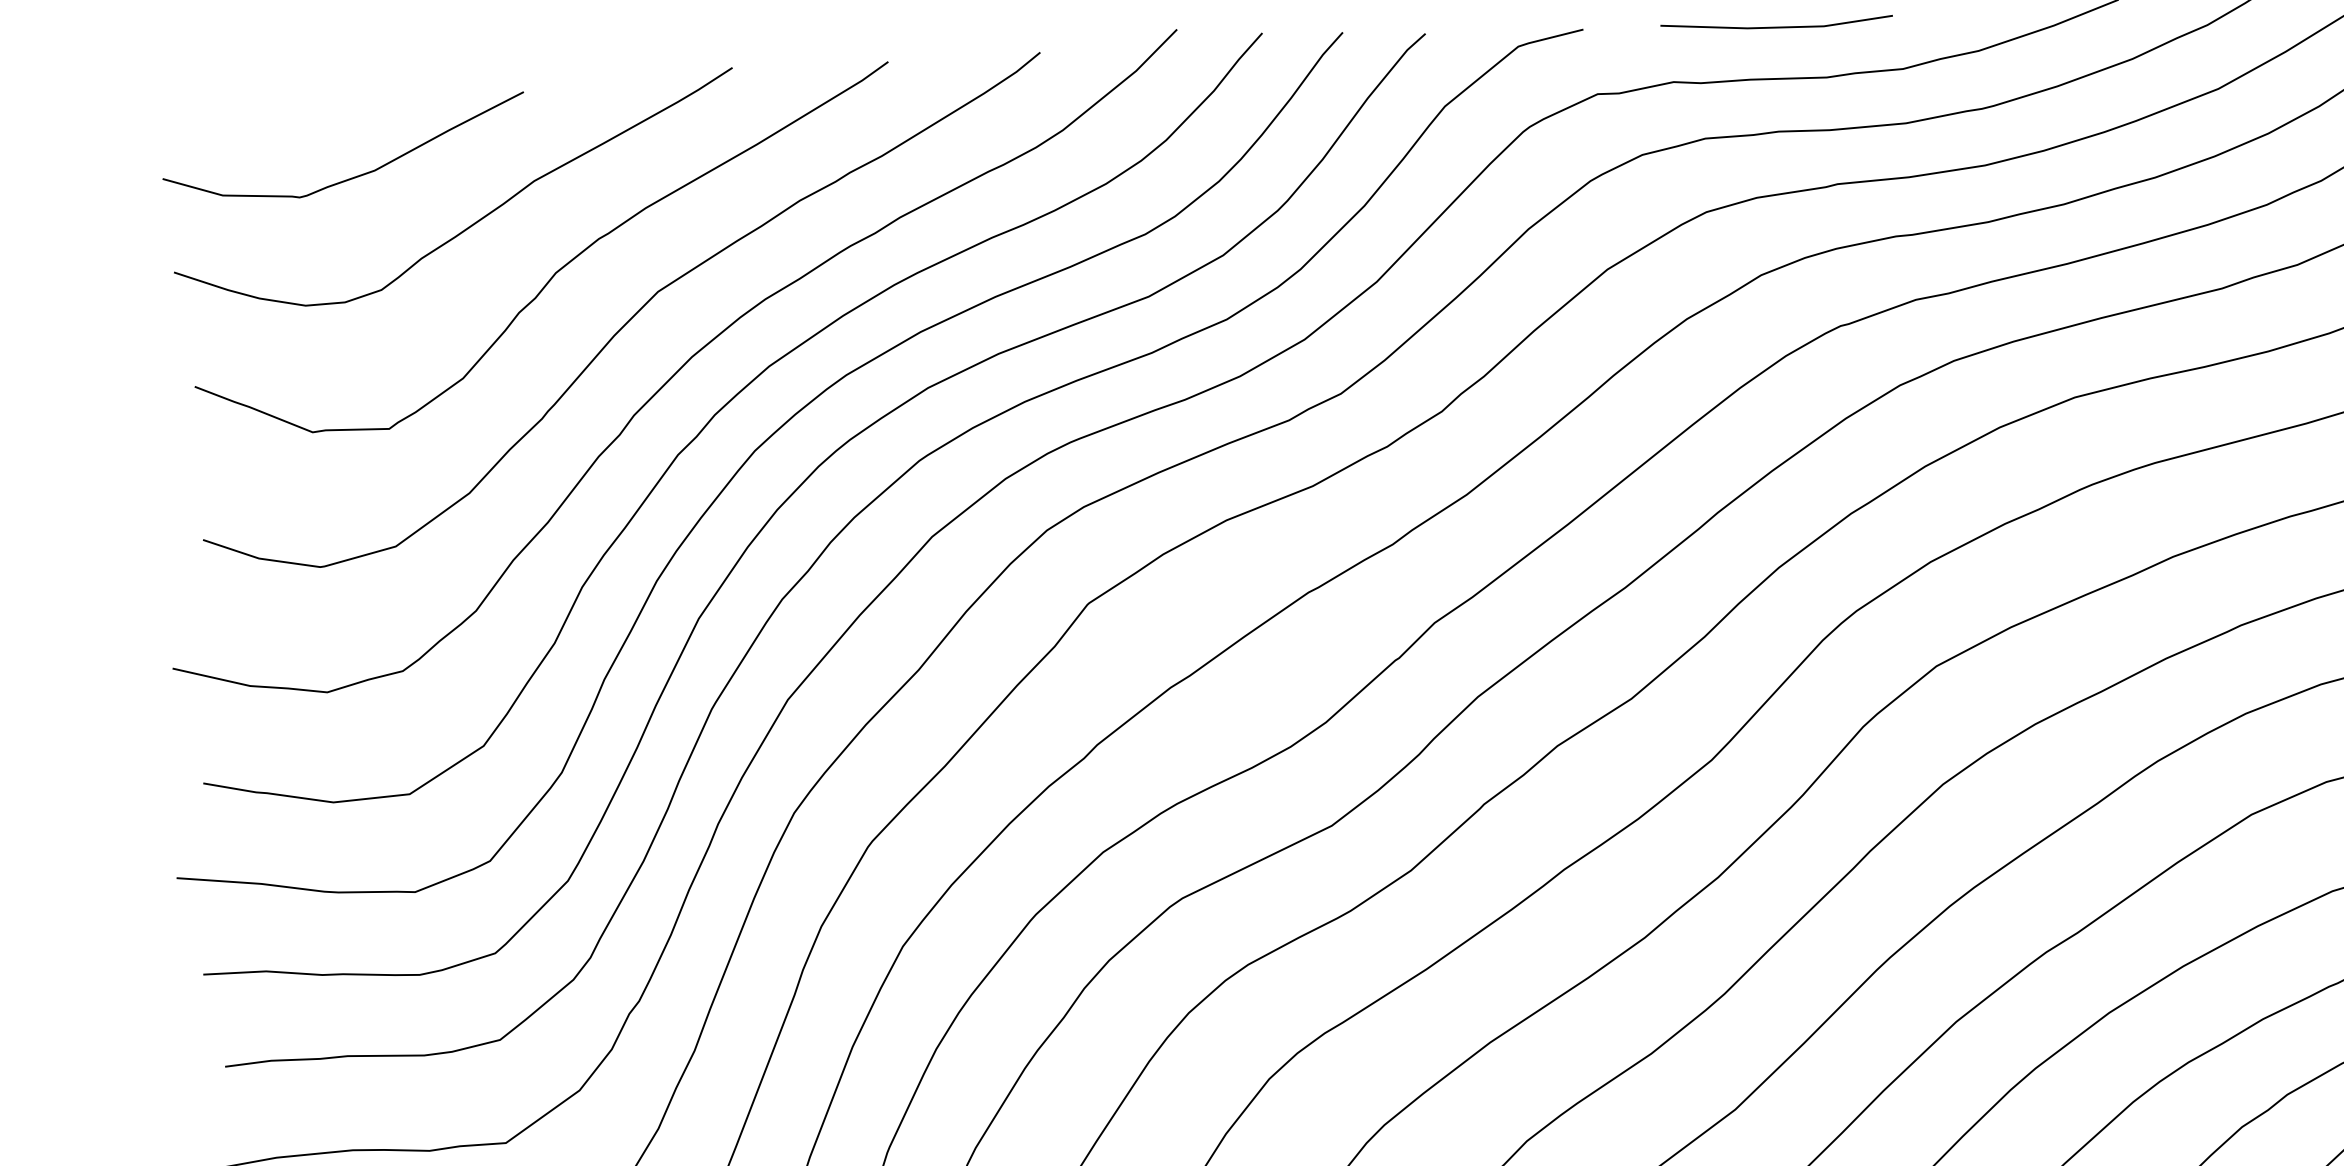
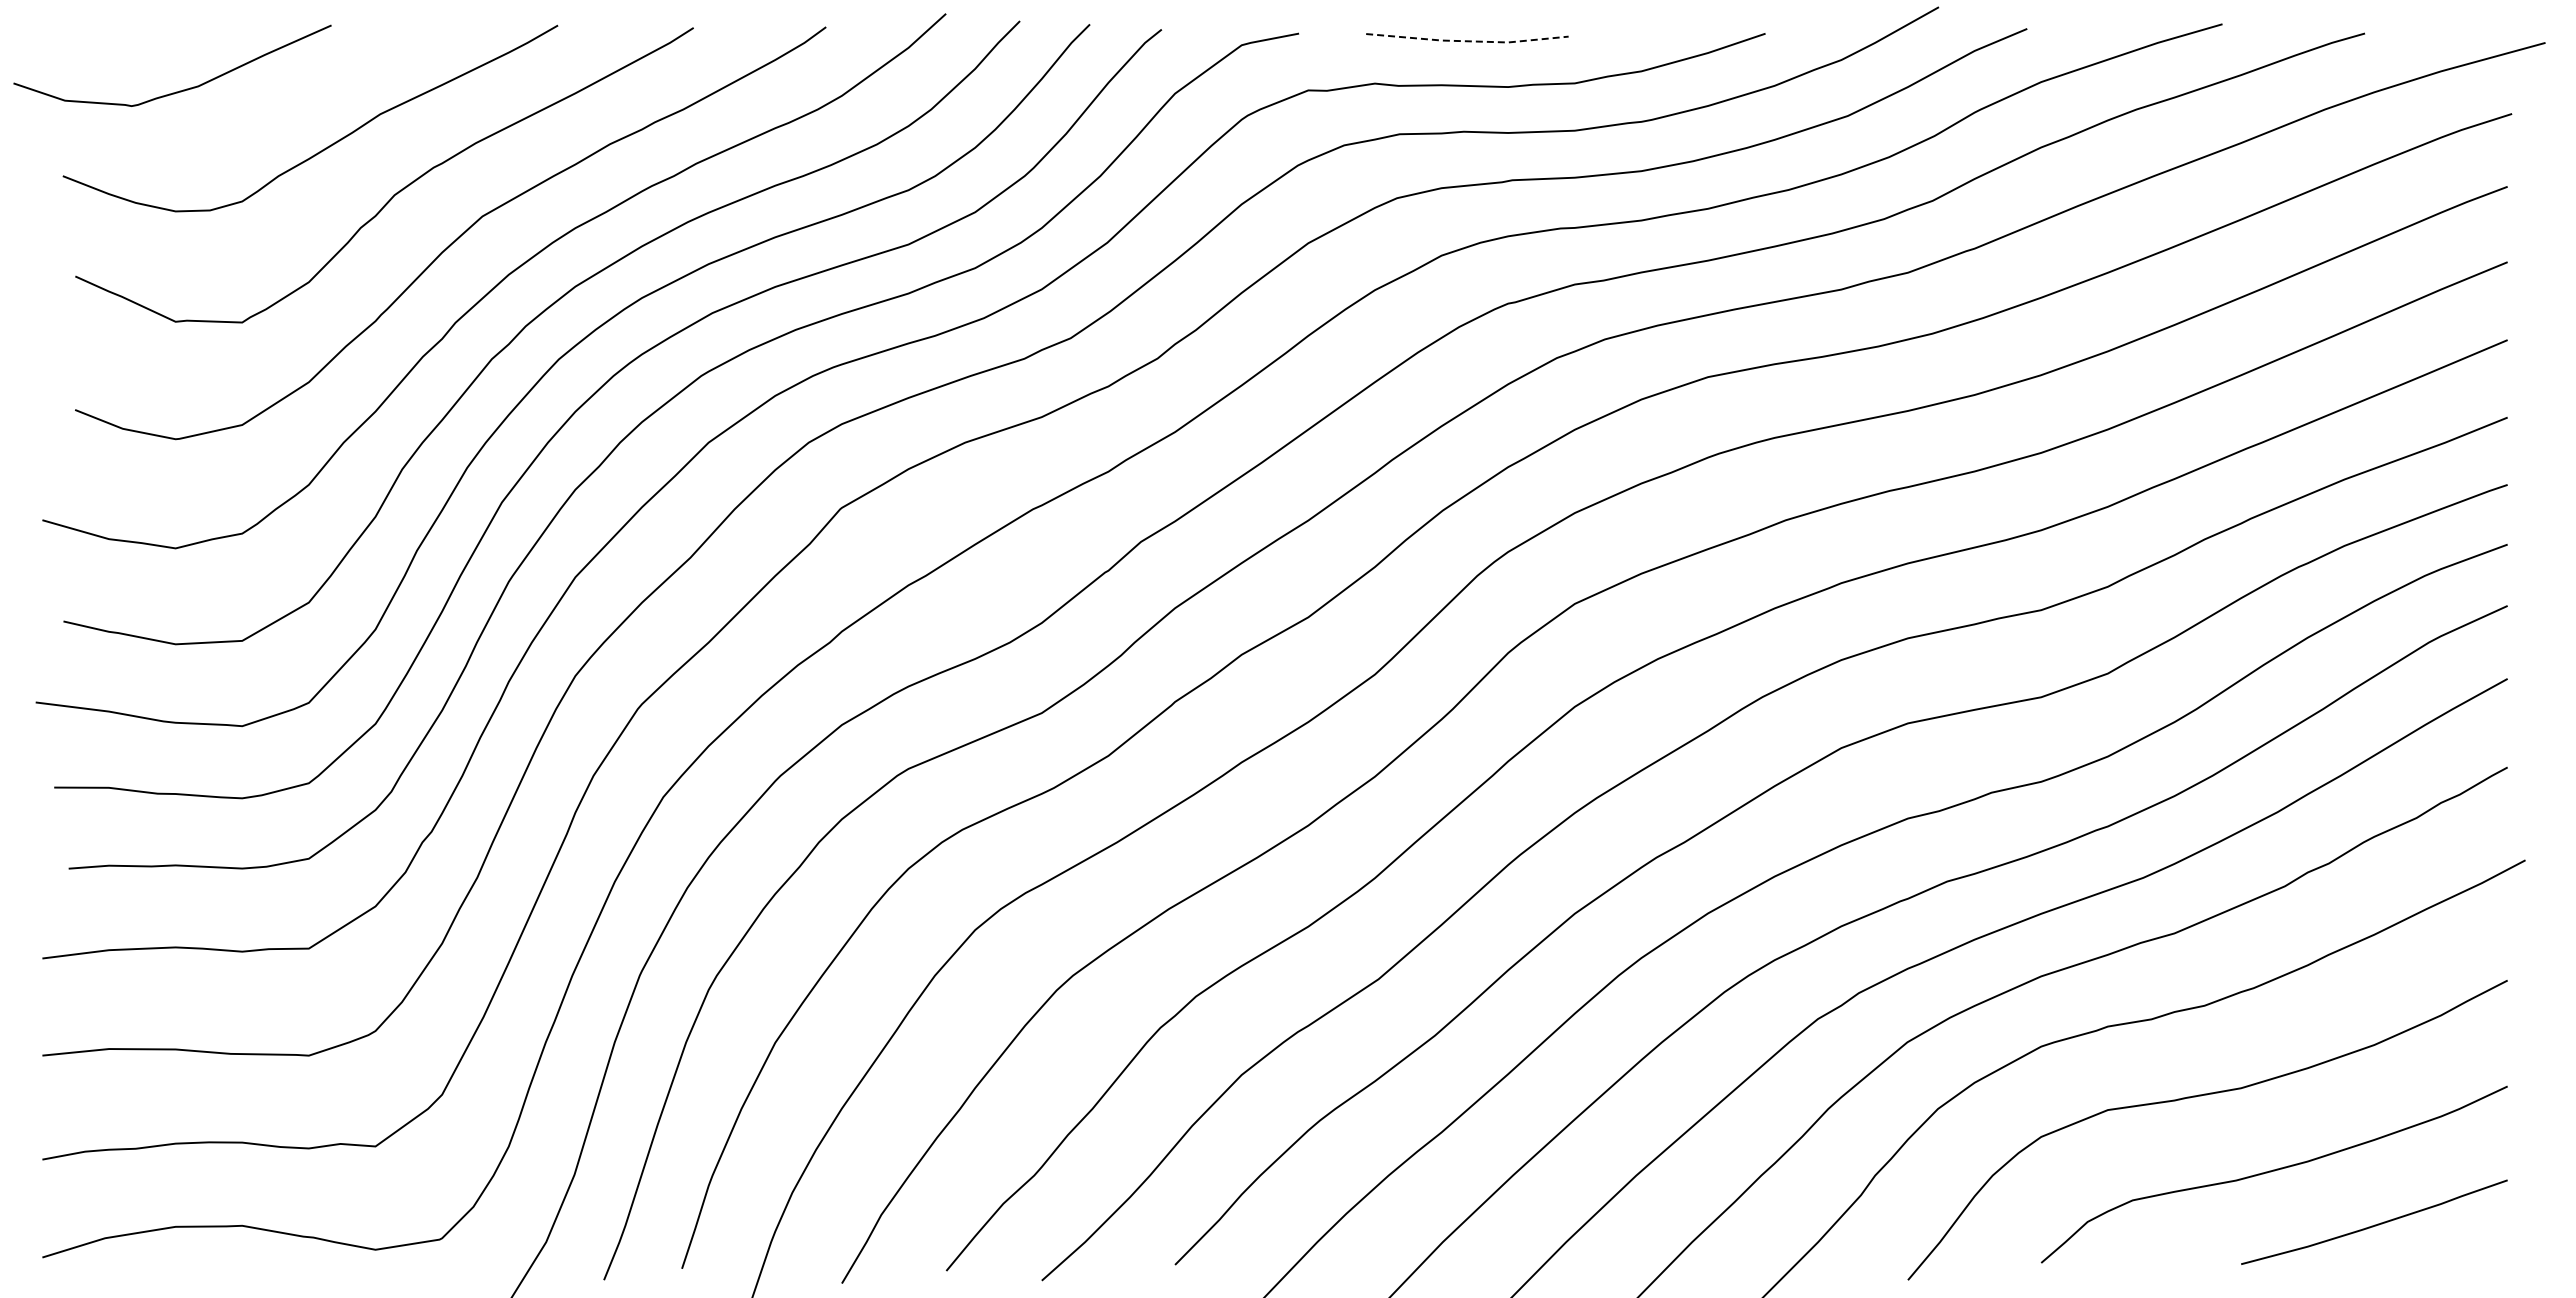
line: (1777, 27) -> (1467, 41), solid -> dashed
curve: (353, 176) -> (179, 90), moved

